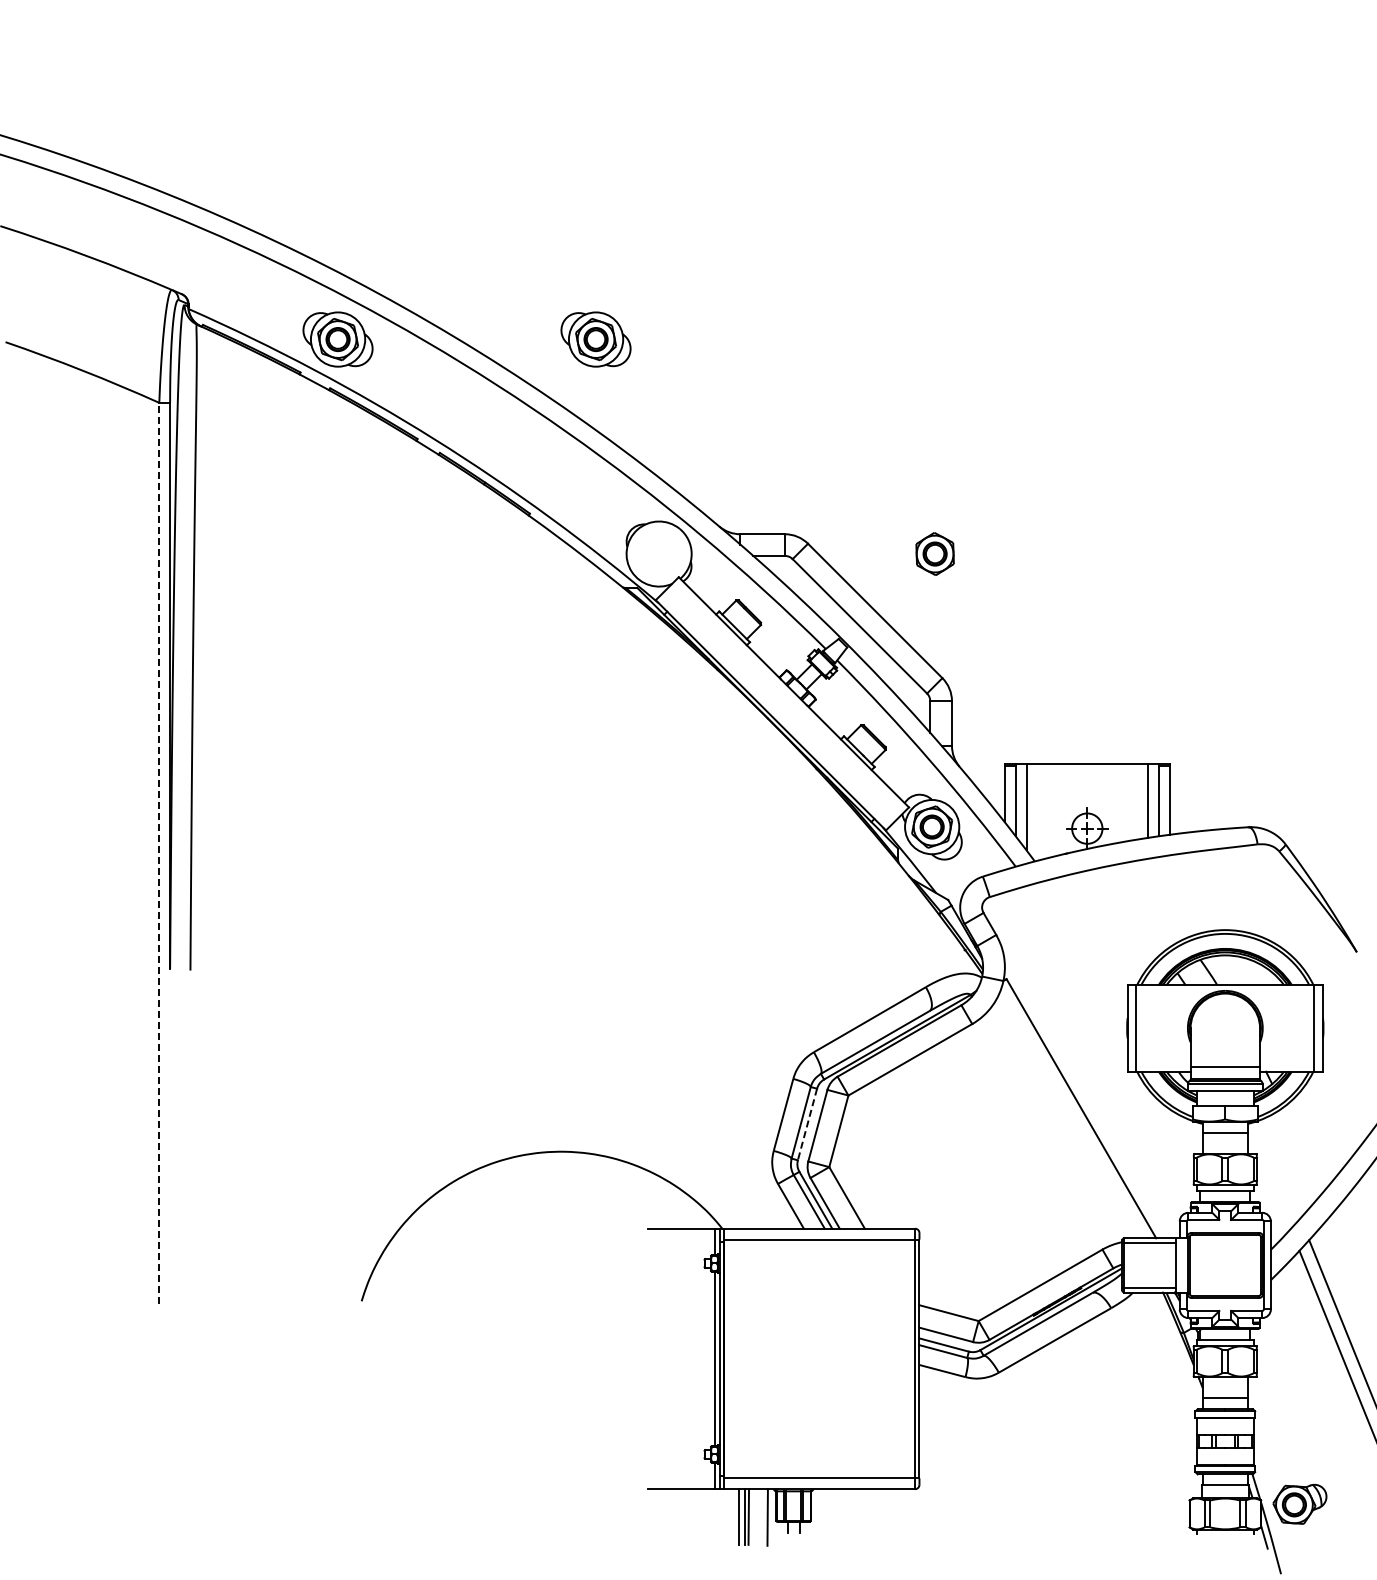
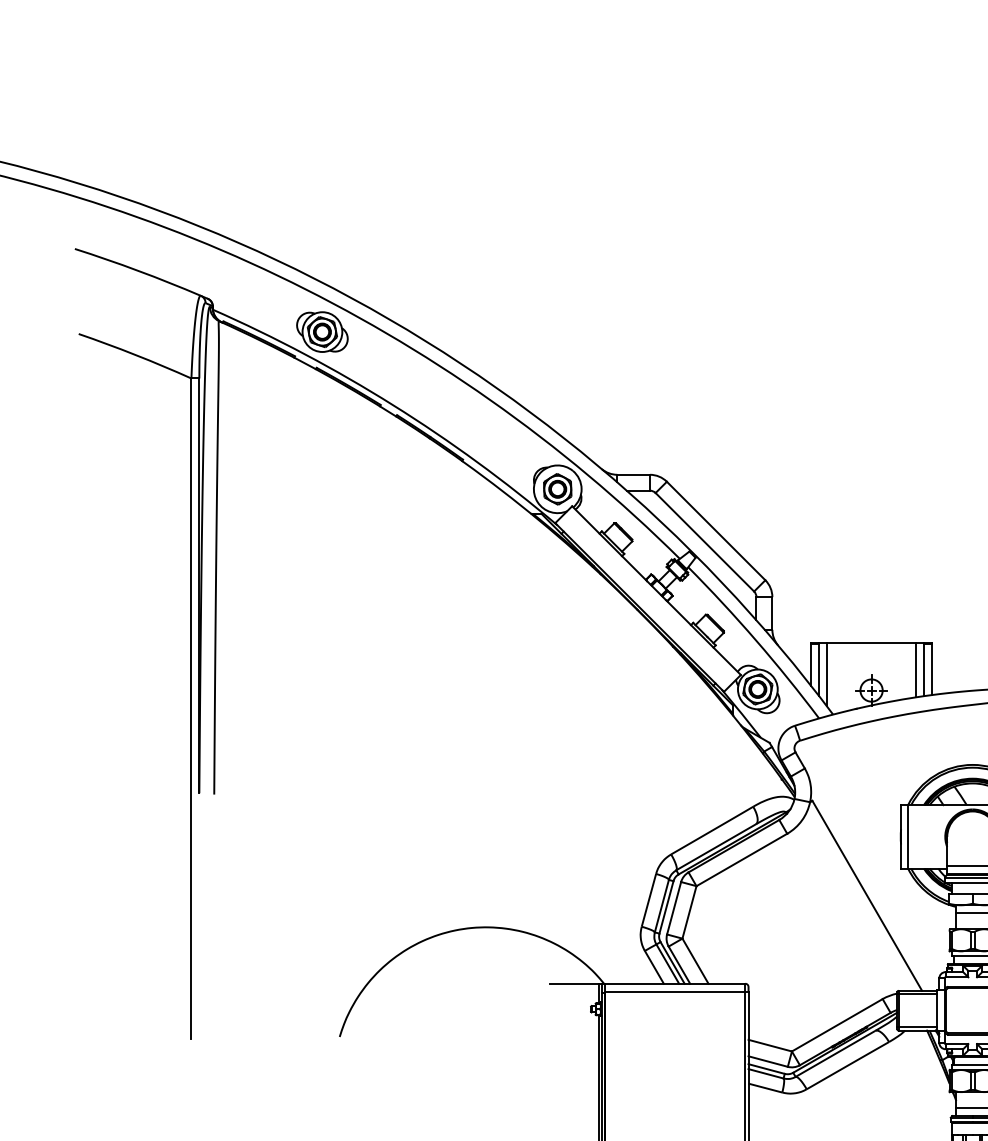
part: (595, 339) -> (511, 332), removed
part: (934, 553) -> (557, 488), moved
line: (159, 852) -> (191, 708), dashed -> solid
line: (807, 1124) -> (666, 907), dashed -> solid

